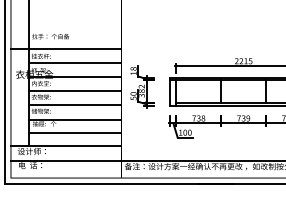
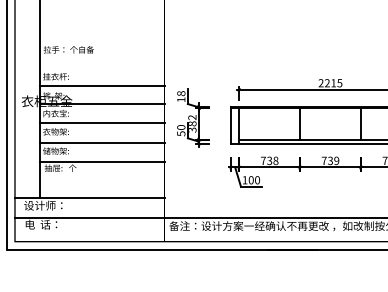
line: (65, 49) -> (88, 67), removed
line: (75, 132) -> (102, 179), removed

